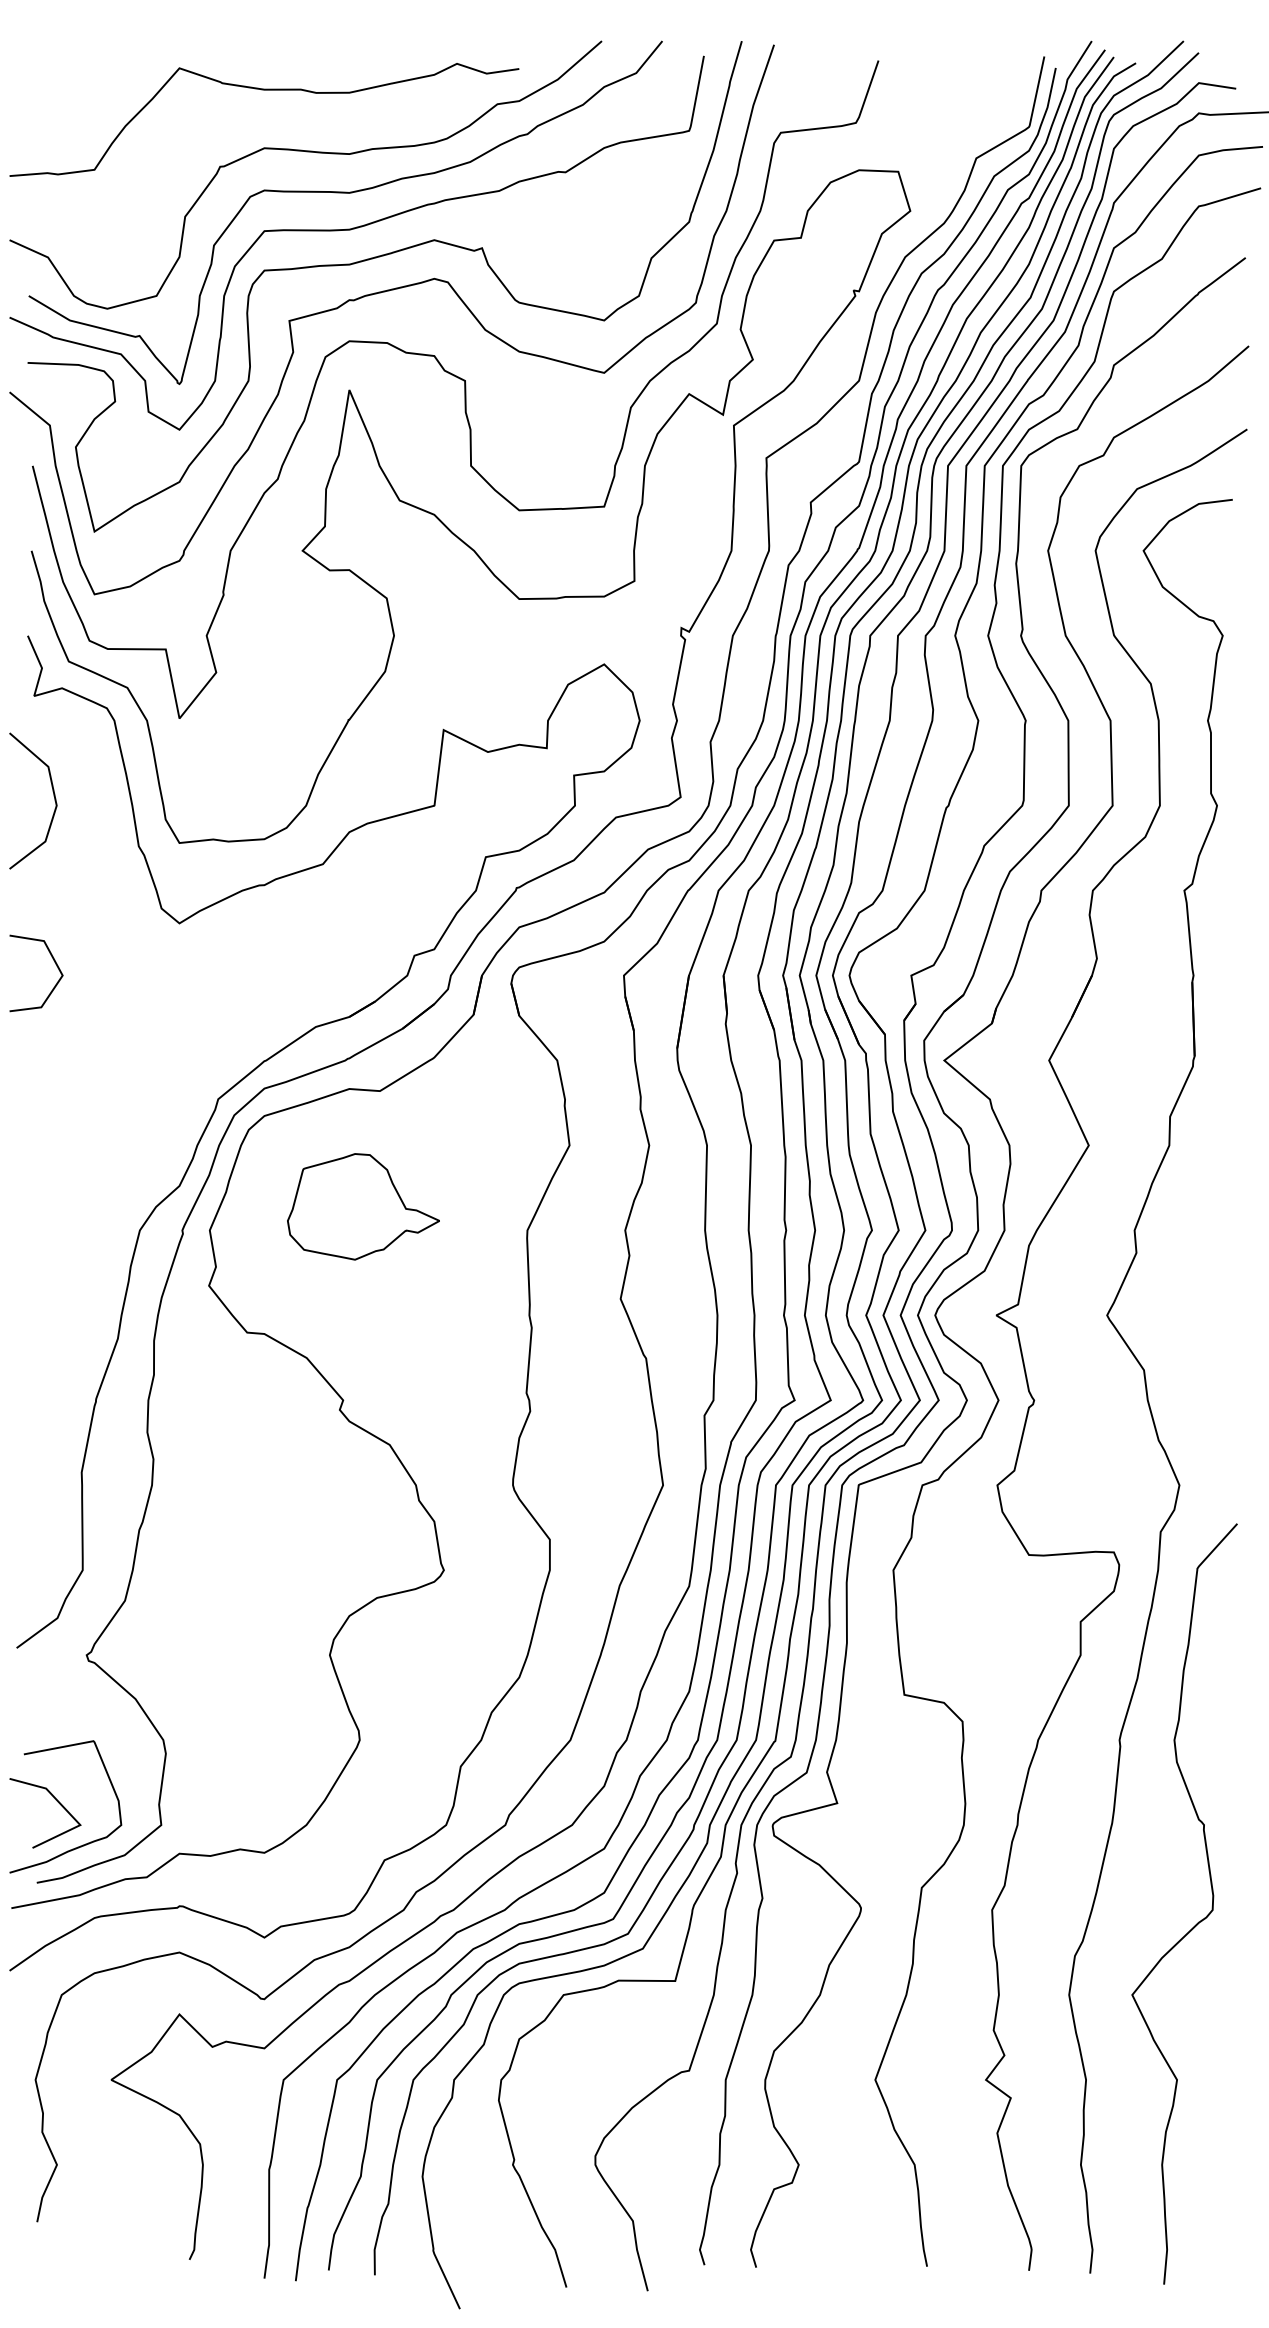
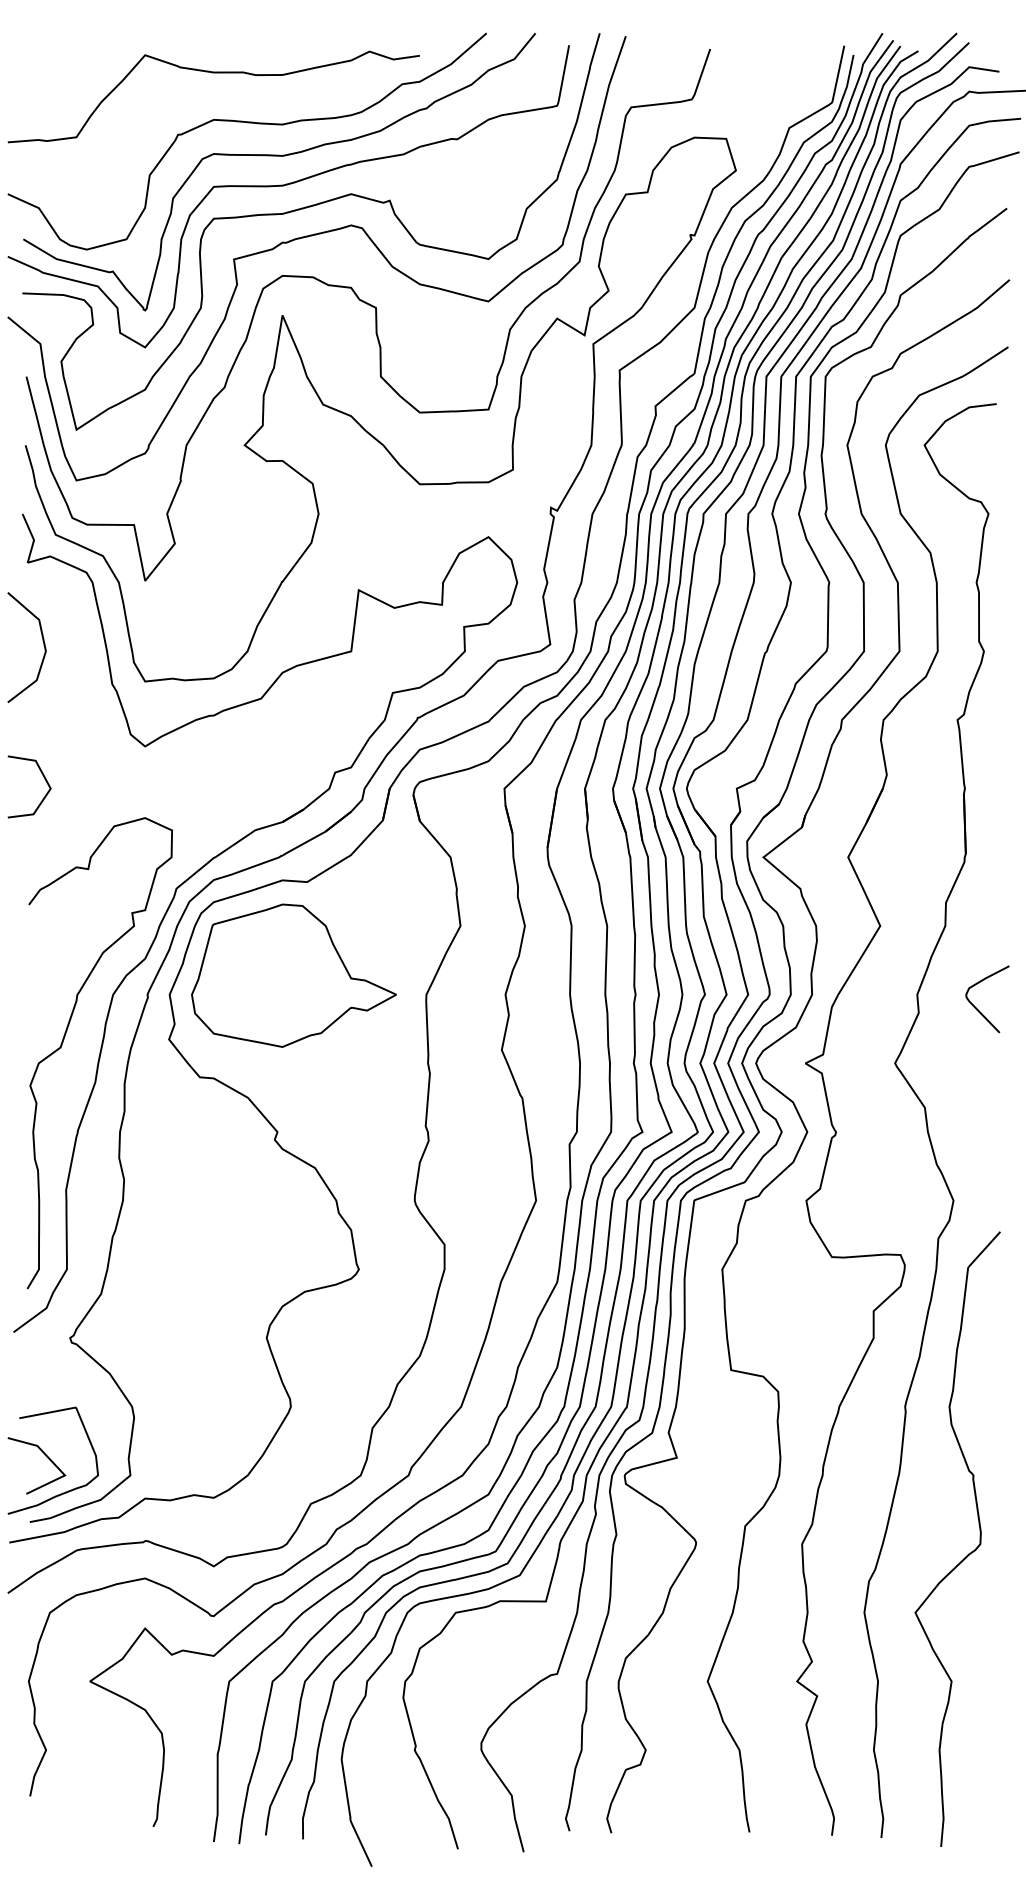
part: (362, 1206) -> (293, 975), size x1.67
curve: (1209, 1247) -> (977, 1008), added
curve: (78, 1289) -> (63, 1042), added

